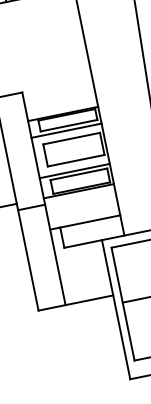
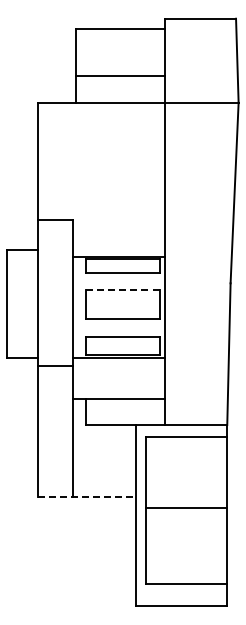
line: (66, 131) -> (118, 279), removed
line: (71, 138) -> (123, 290), solid -> dashed
line: (74, 171) -> (118, 331), removed
line: (75, 303) -> (86, 497), solid -> dashed

